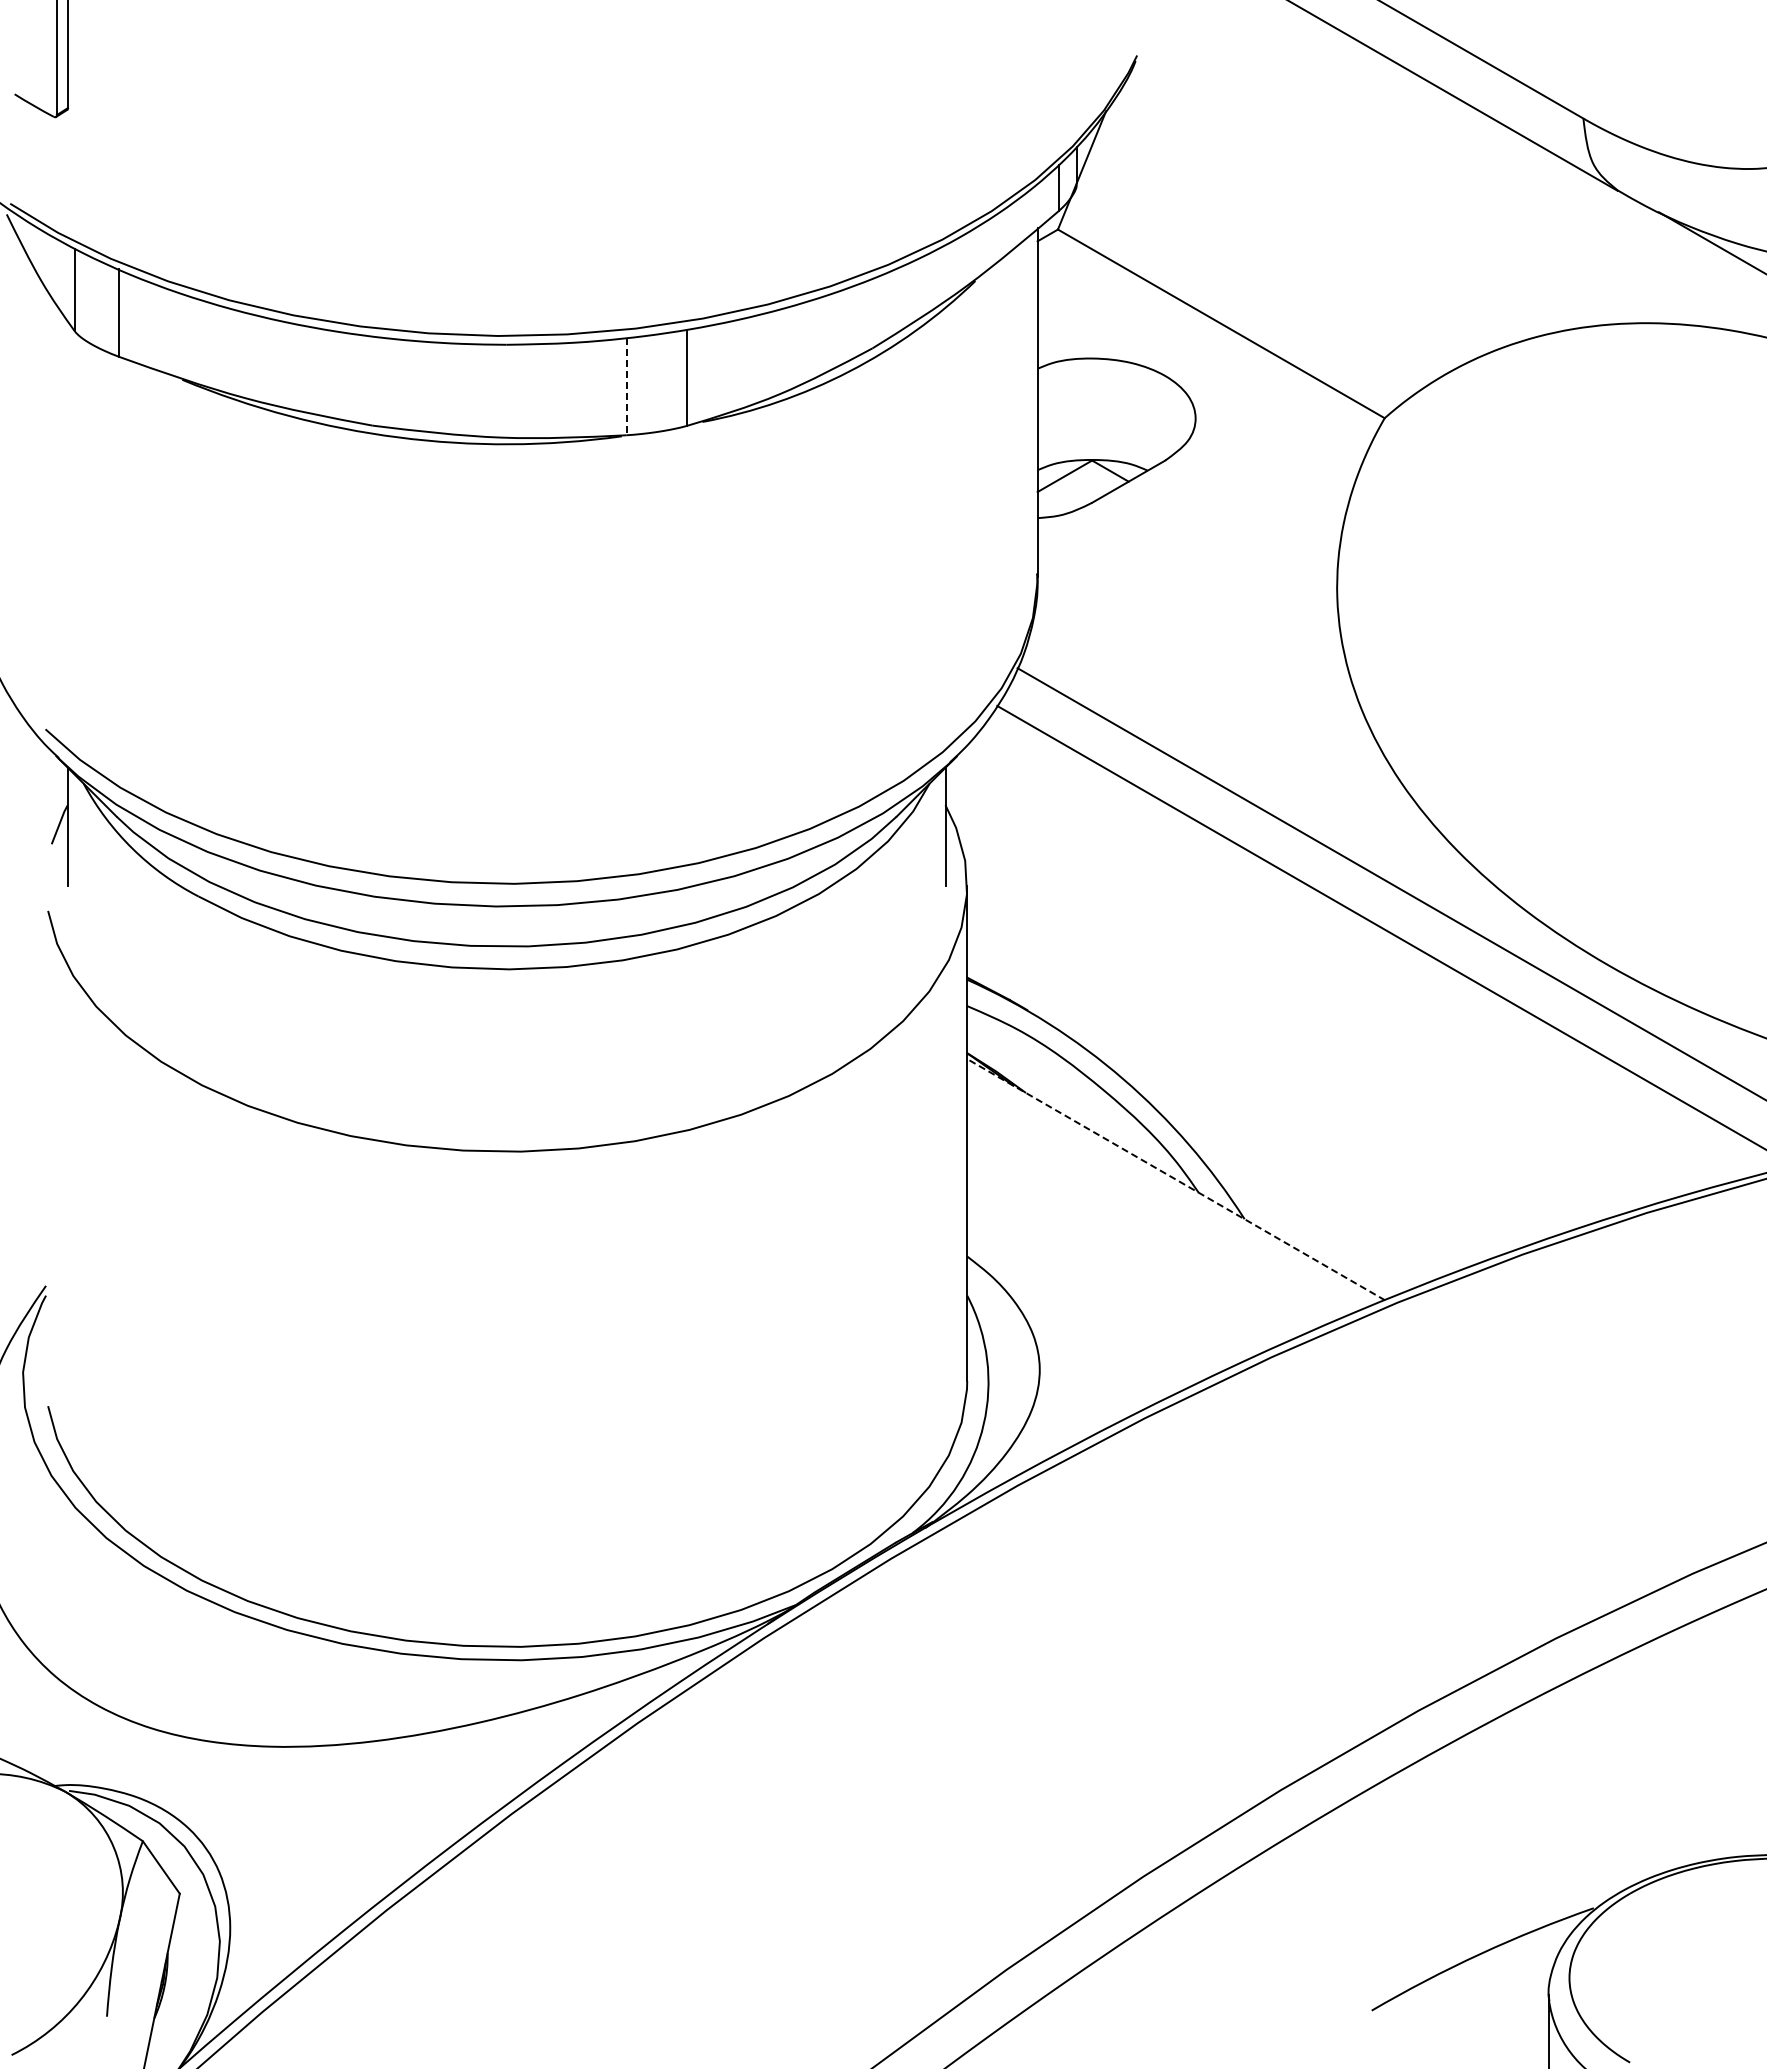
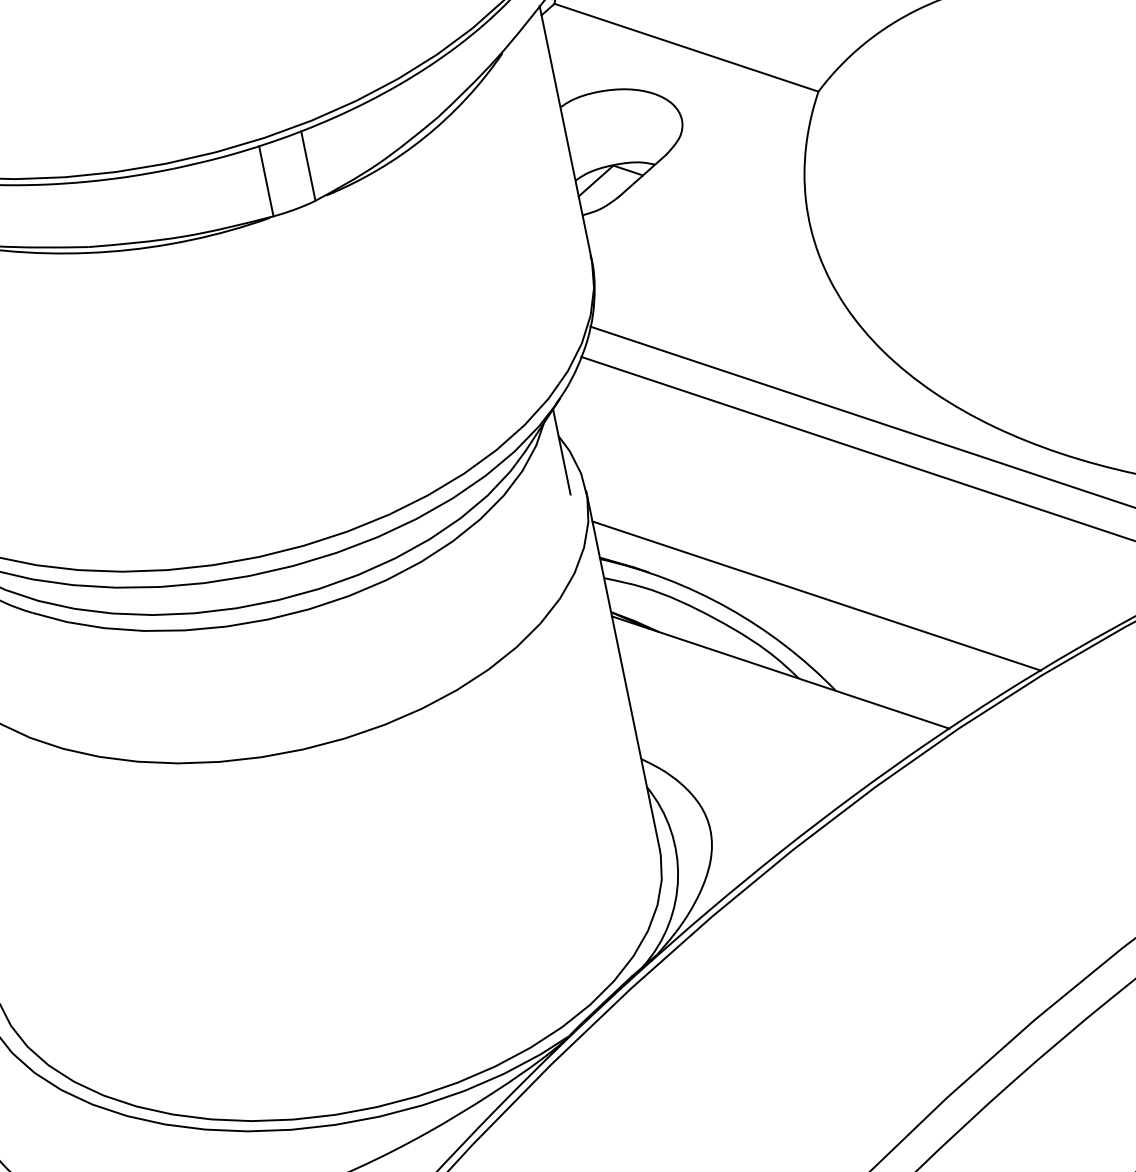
line: (626, 386) -> (266, 181), dashed -> solid
line: (1244, 1087) -> (816, 595), added
line: (1175, 1179) -> (780, 672), dashed -> solid

